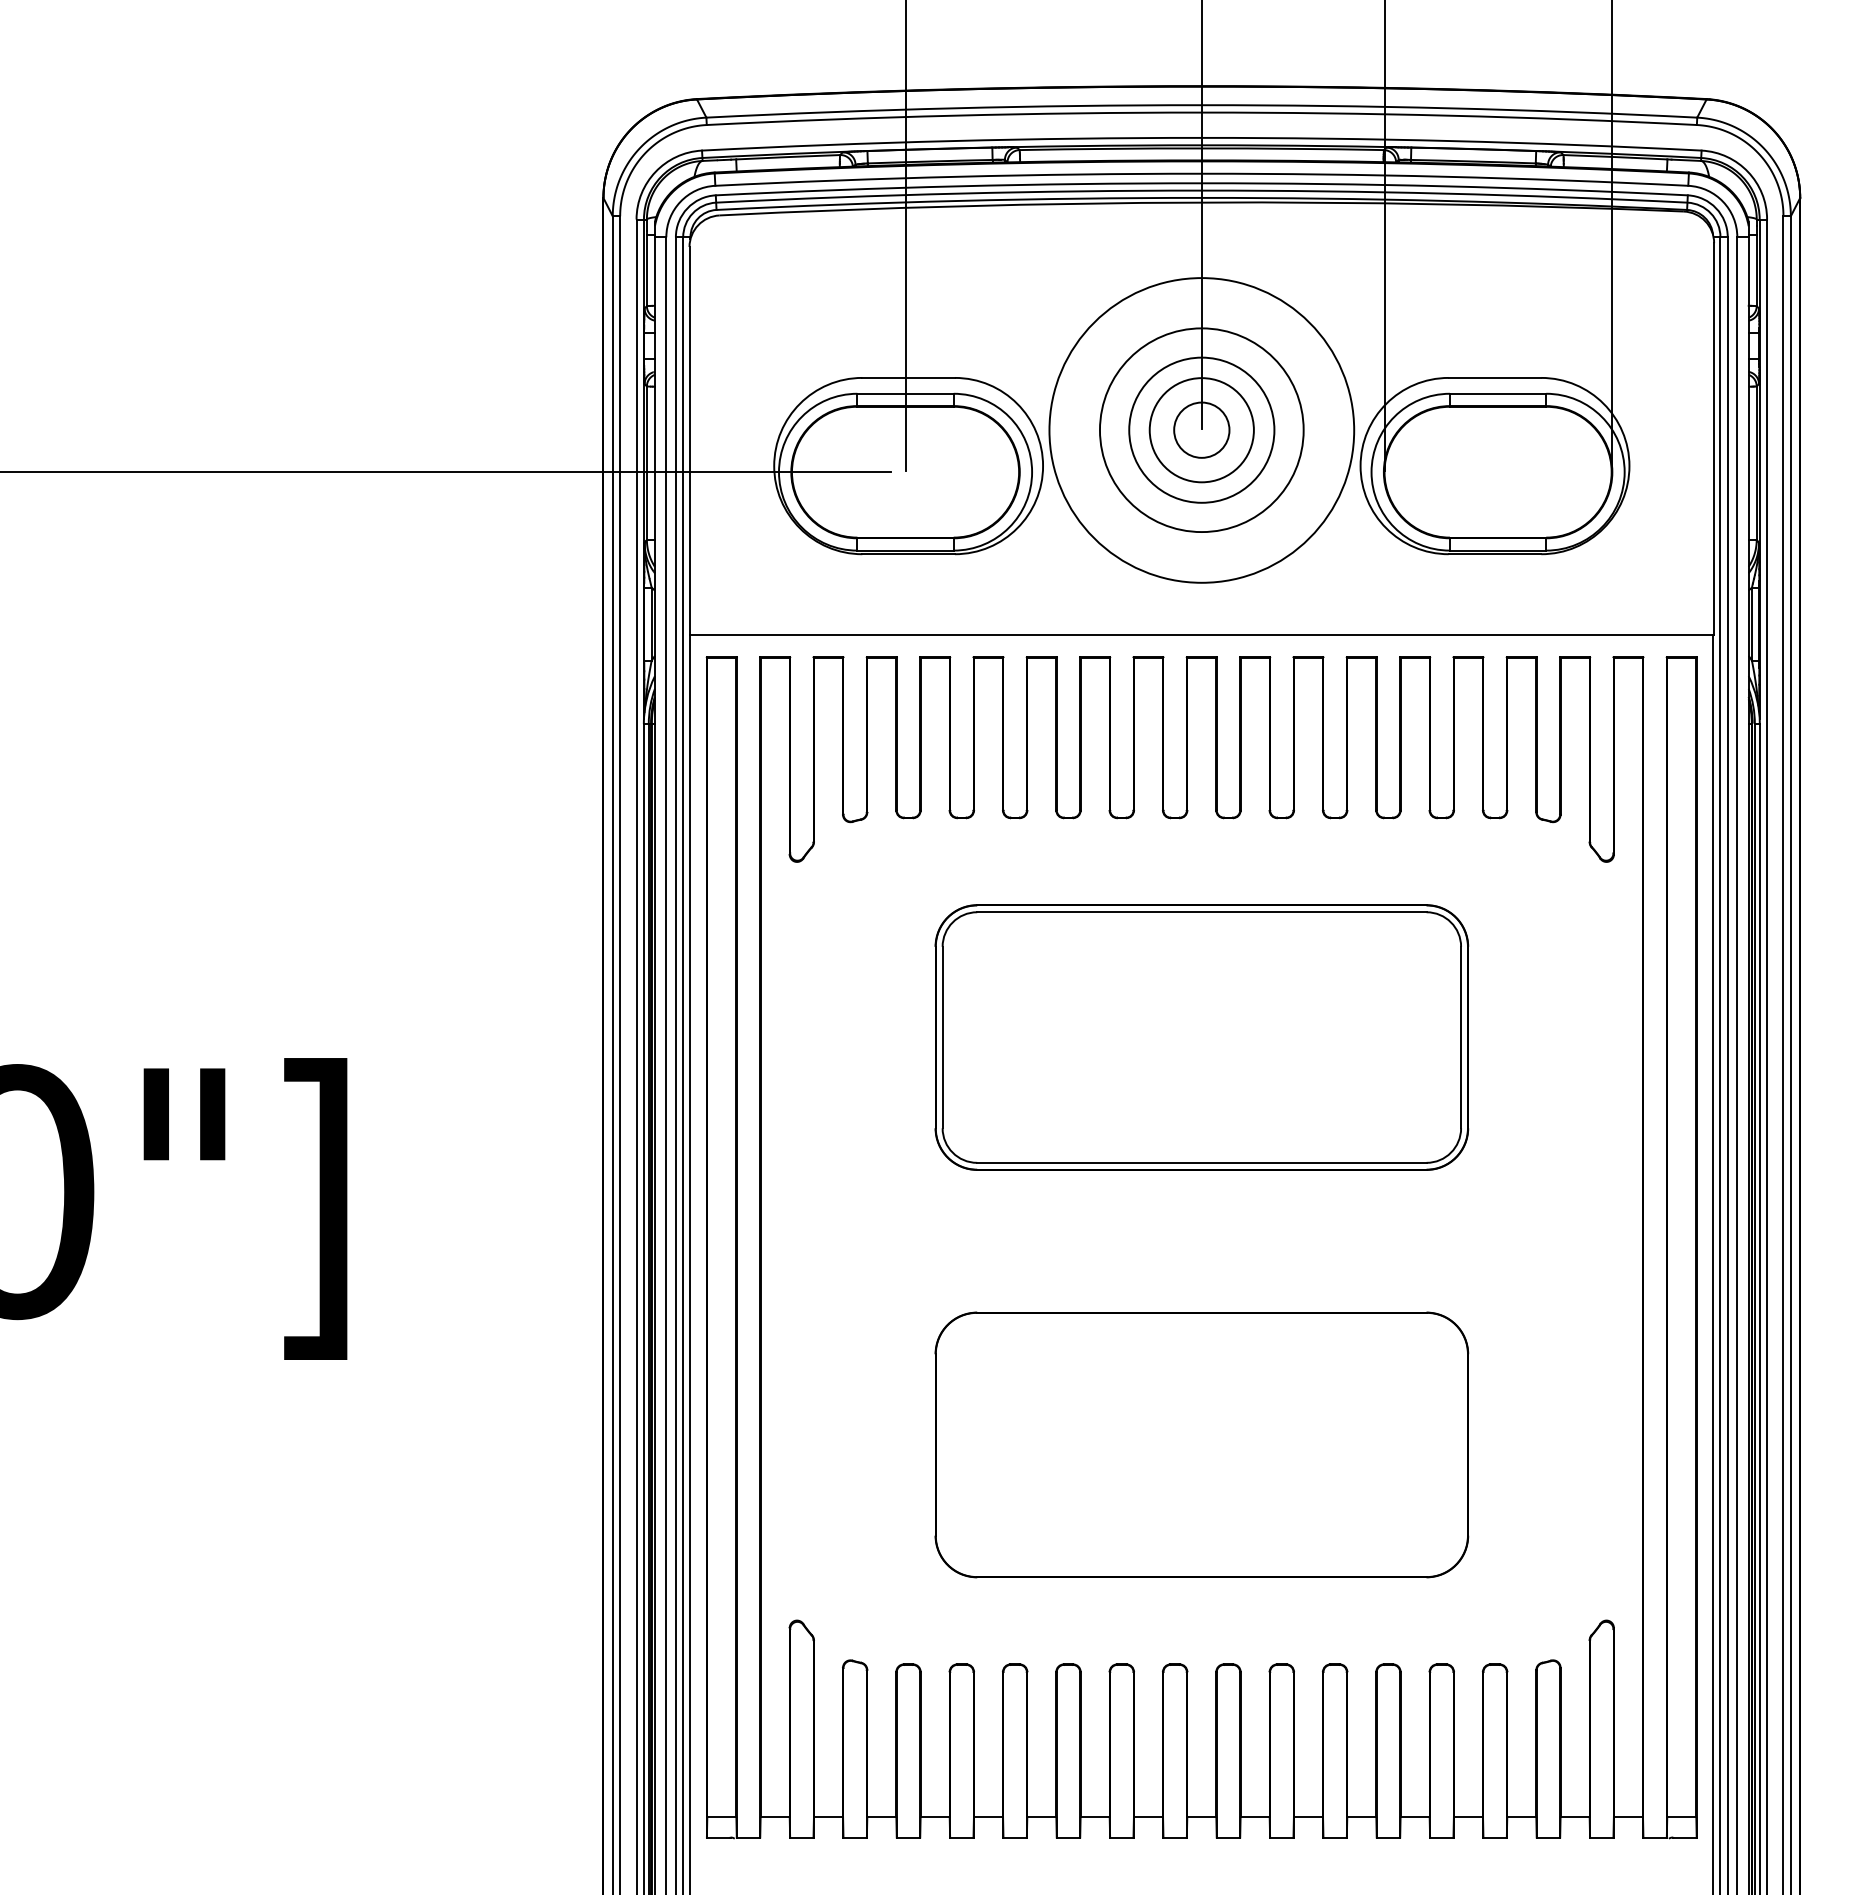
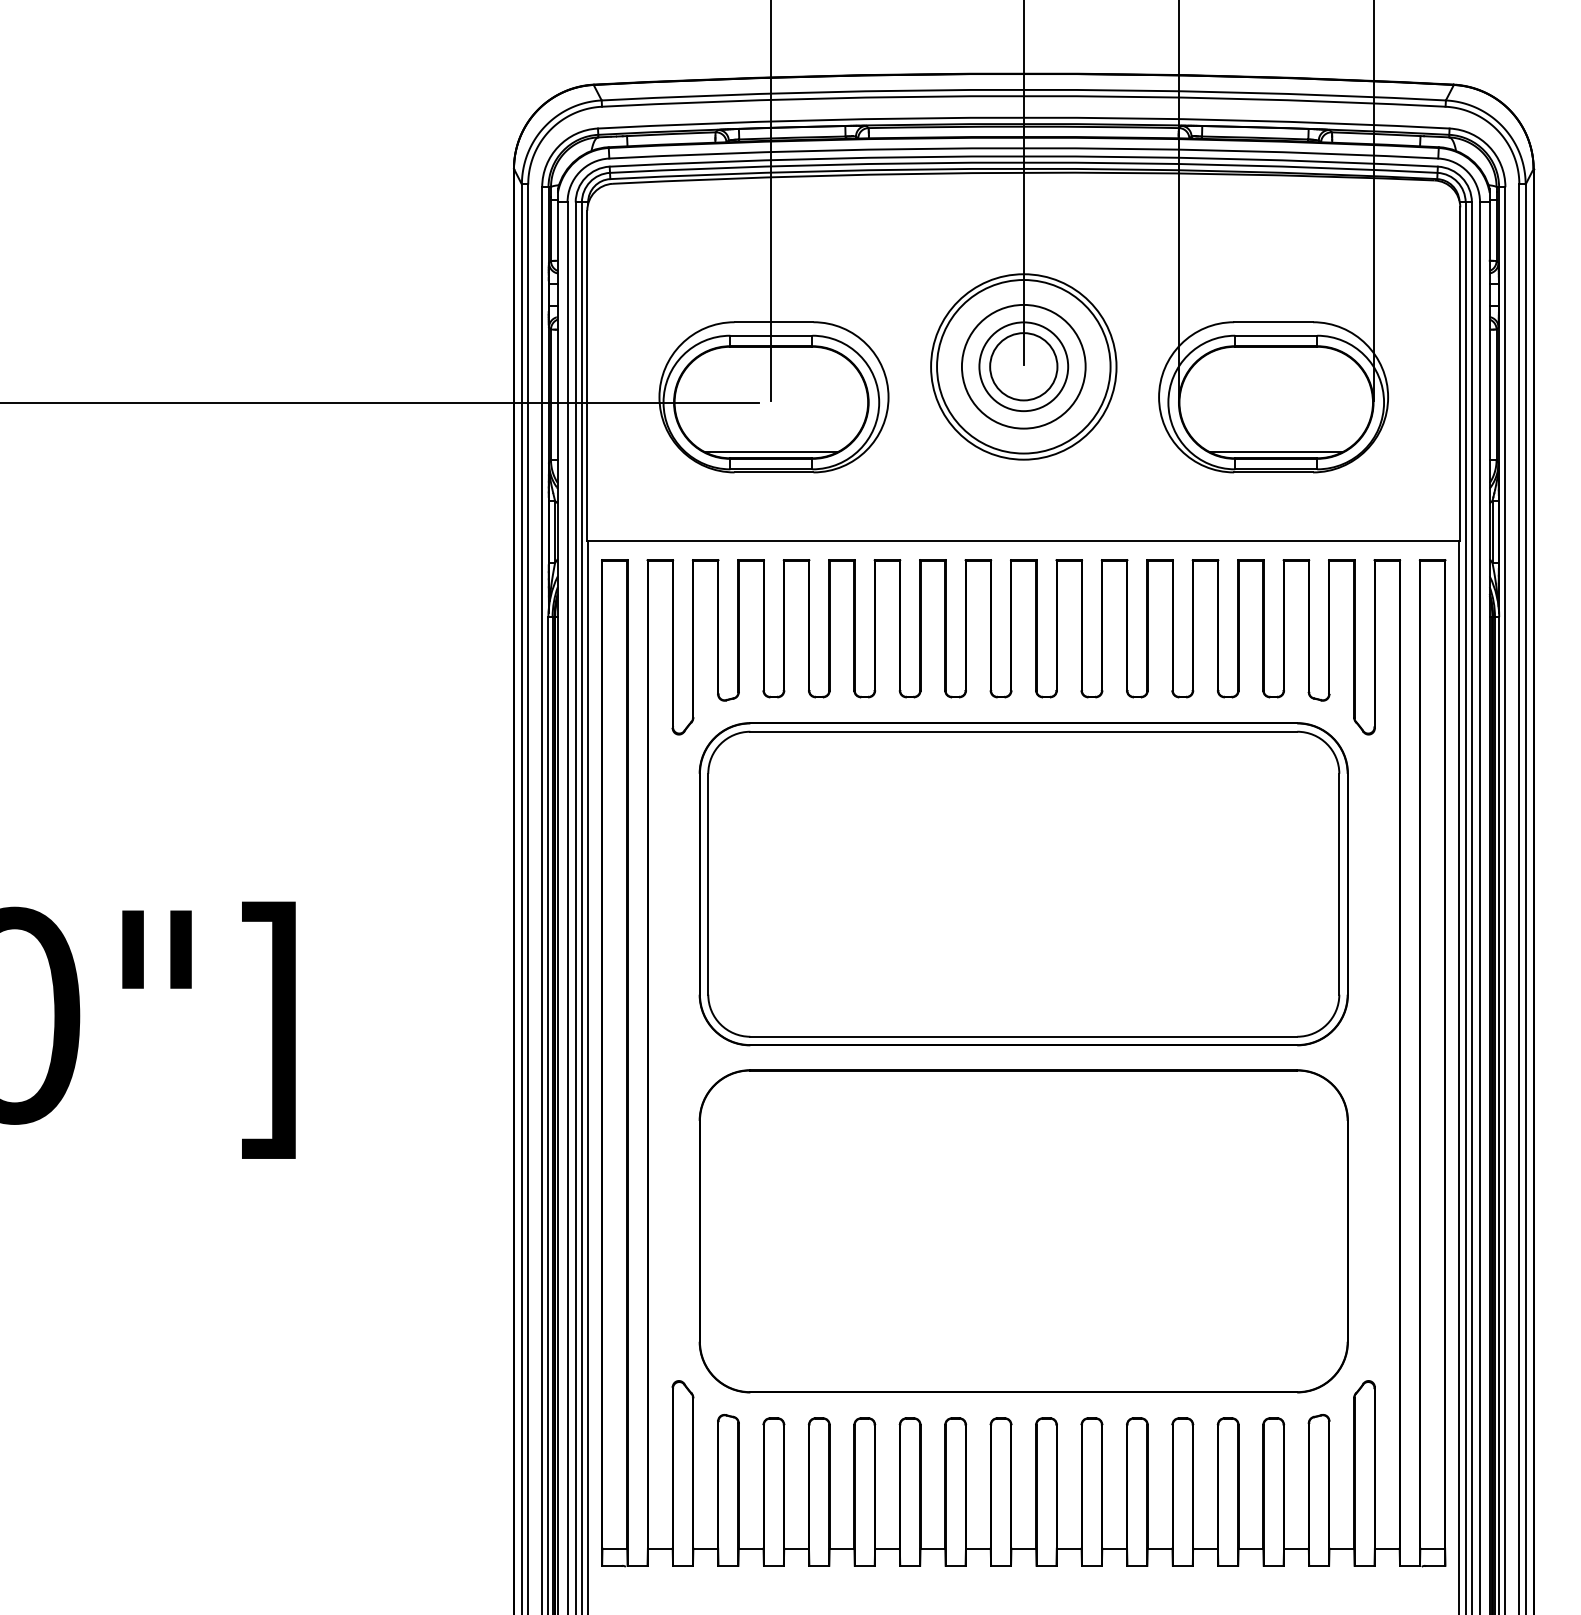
circle: (1201, 429) -> (1023, 366), size x1.43
circle: (1201, 430) -> (1023, 367), size x0.71
line: (905, 530) -> (771, 452), added
line: (1497, 530) -> (1275, 452), added
part: (1201, 1037) -> (1023, 884), size x1.43
part: (1201, 1444) -> (1023, 1230), size x1.43

